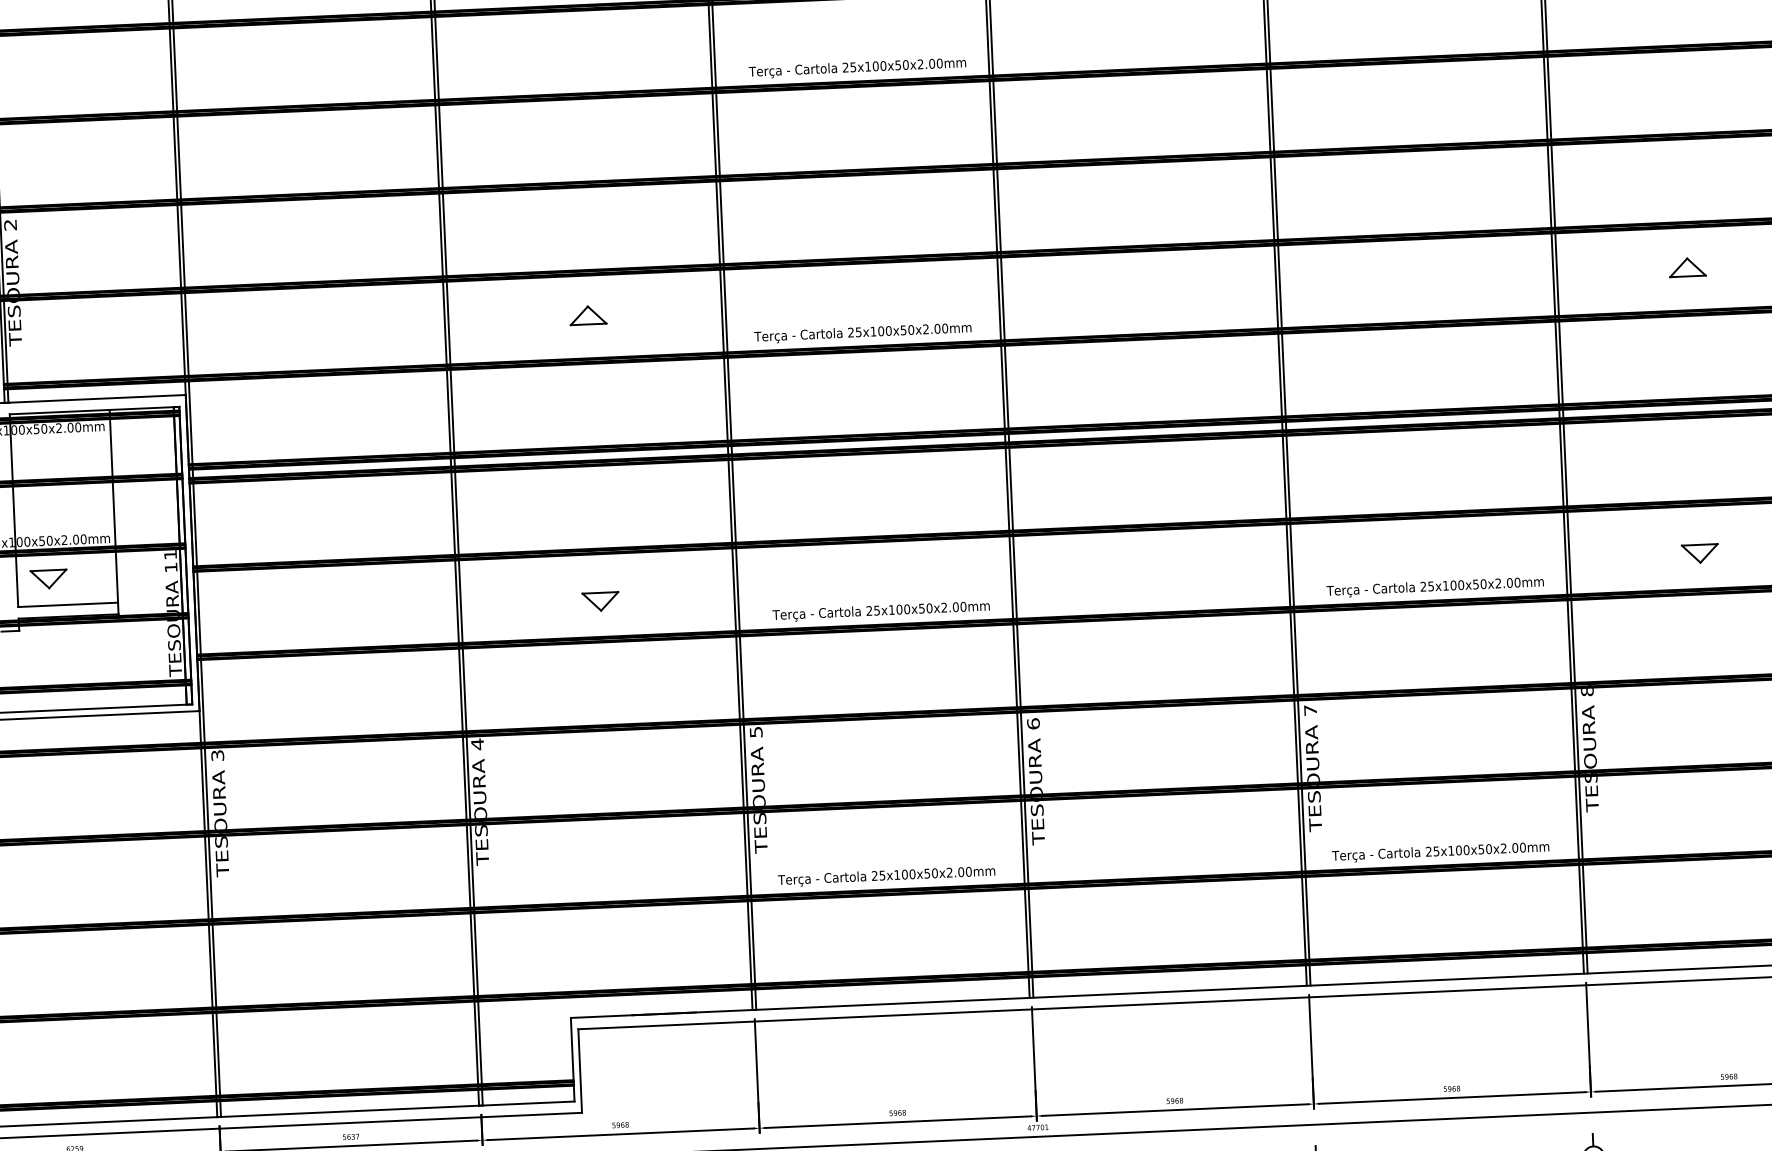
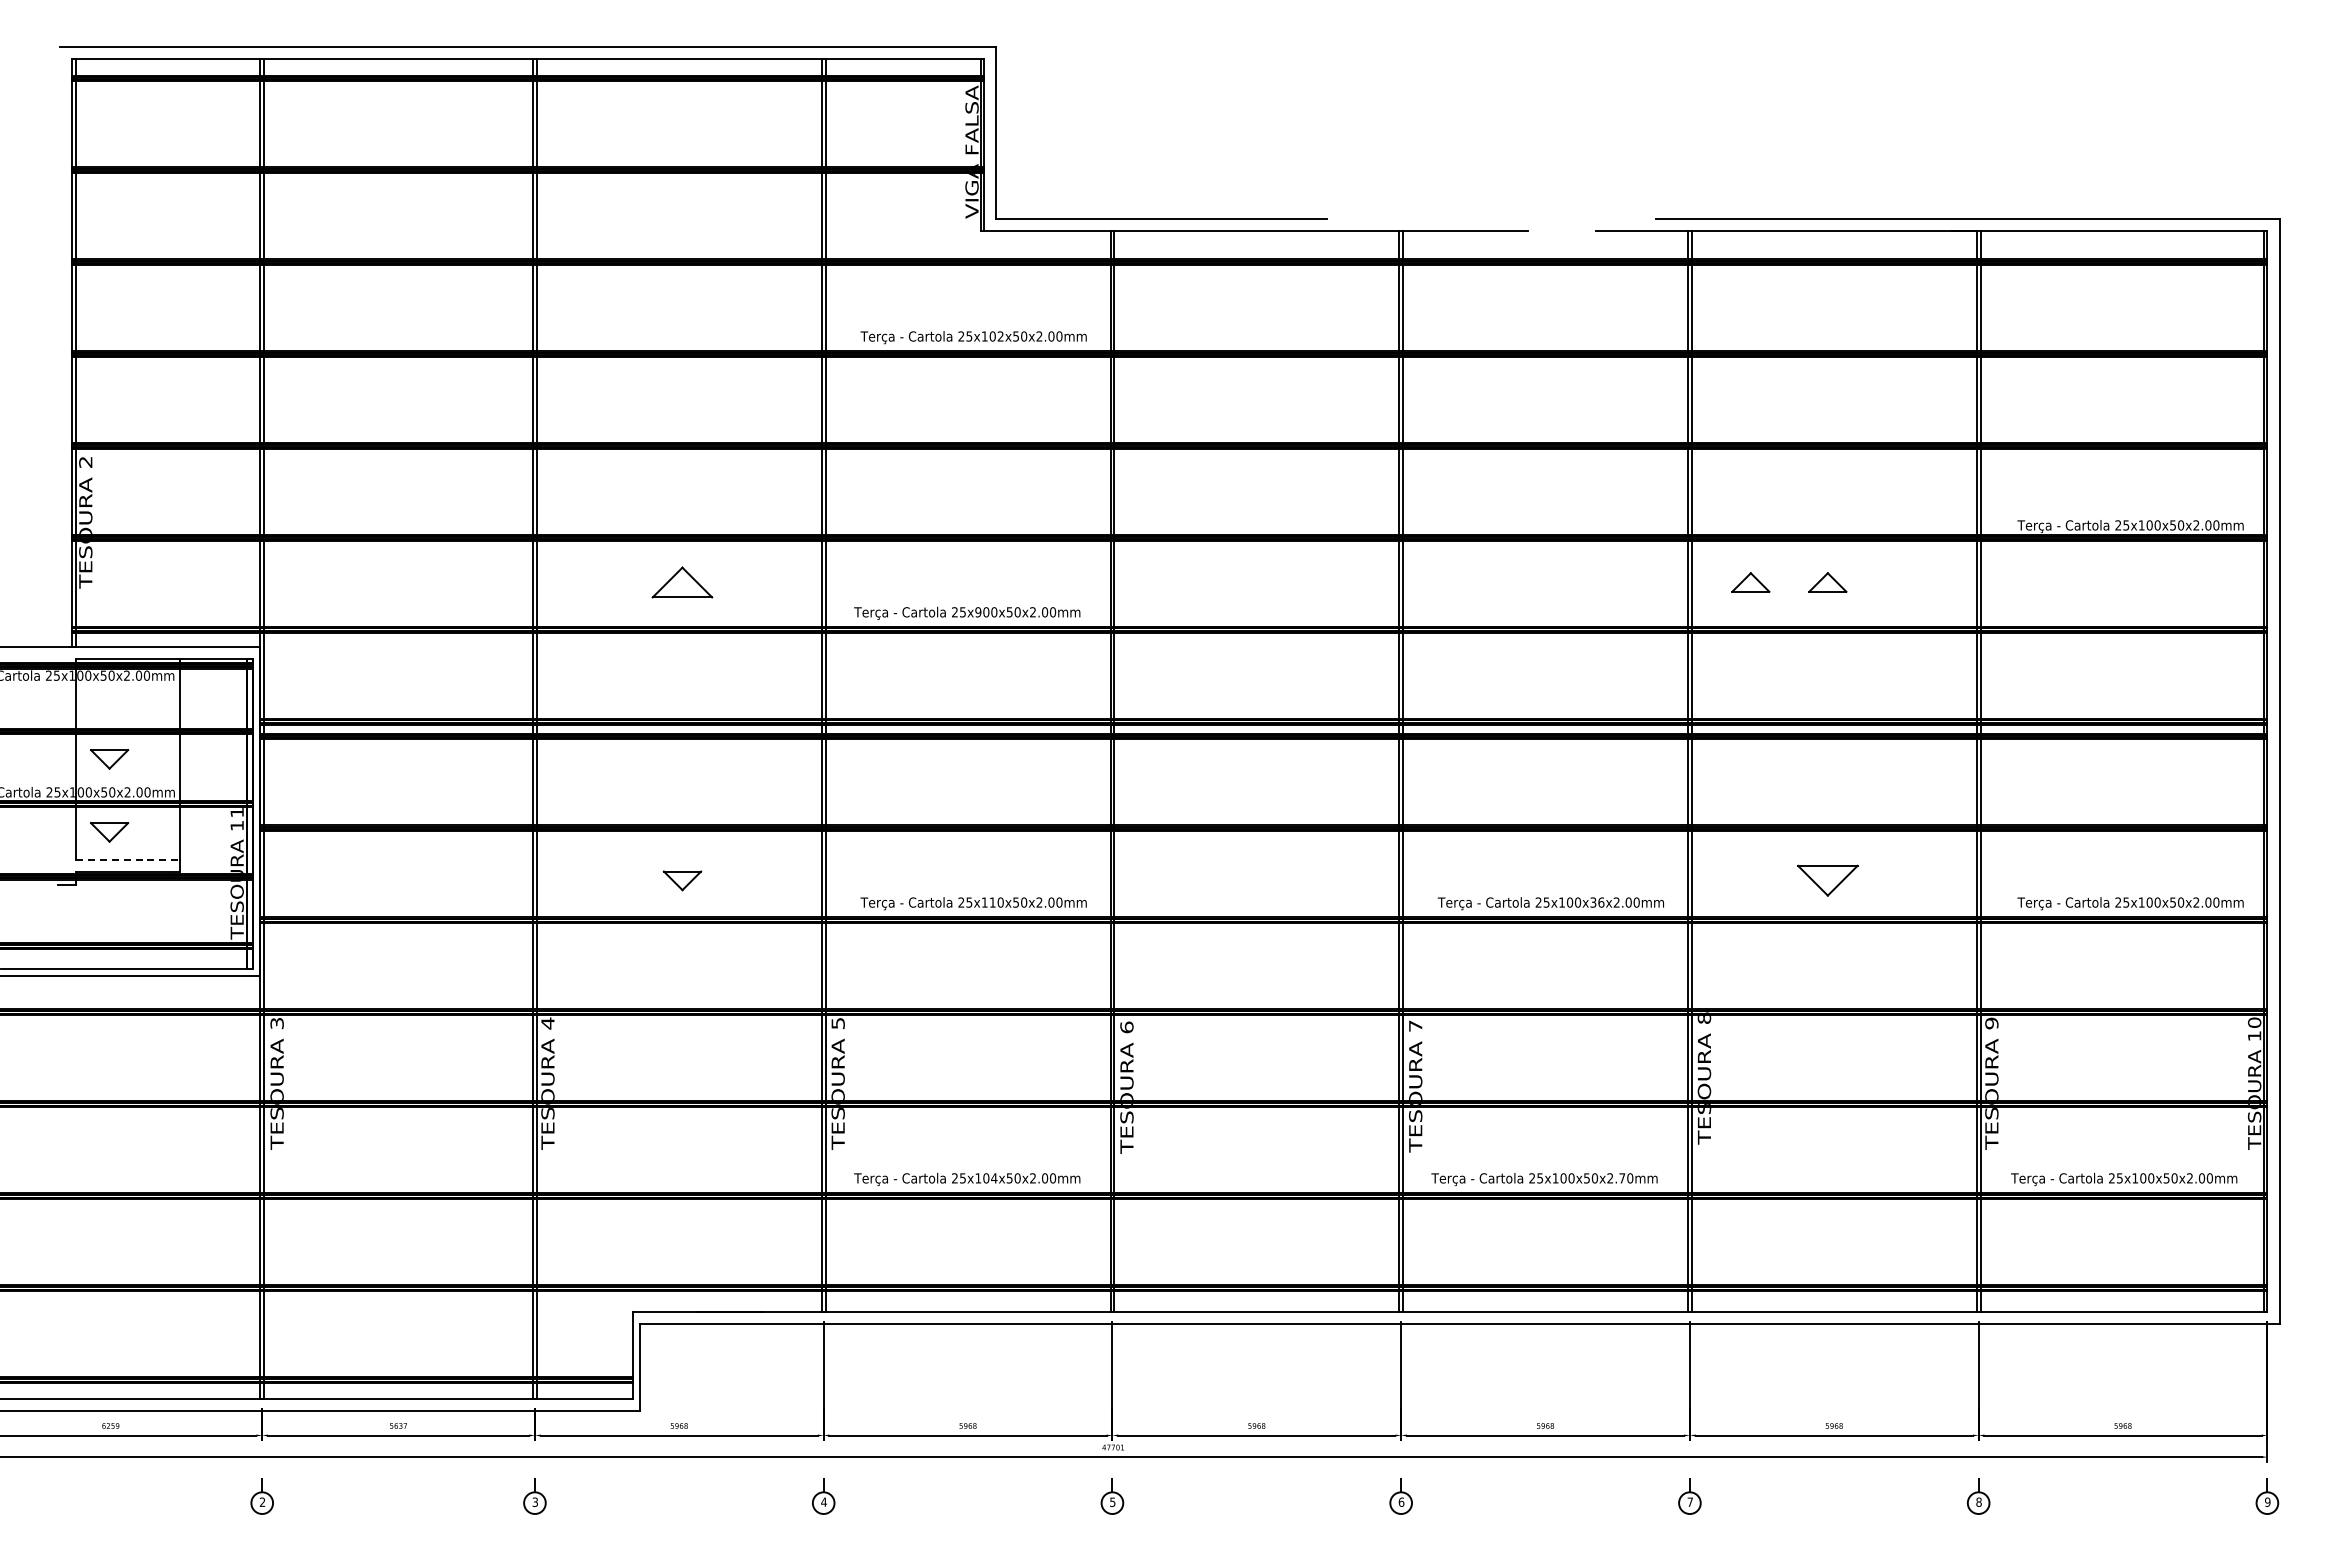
text: (883, 66) -> (1000, 336), 25x100x50x2.00mm -> 25x102x50x2.00mm
part: (1613, 270) -> (1750, 582), added
part: (588, 315) -> (682, 582), size x1.6
text: (873, 331) -> (978, 612), 25x100x50x2.00mm -> 25x900x50x2.00mm
part: (45, 509) -> (109, 759), added
part: (1699, 553) -> (1827, 880), size x1.6
text: (1479, 584) -> (1597, 902), 25x100x50x2.00mm -> 25x100x36x2.00mm
line: (68, 604) -> (128, 859), solid -> dashed
text: (899, 609) -> (992, 902), 25x100x50x2.00mm -> 25x110x50x2.00mm
text: (1515, 848) -> (1622, 1178), 25x100x50x2.00mm -> 25x100x50x2.70mm
text: (912, 874) -> (994, 1178), 25x100x50x2.00mm -> 25x104x50x2.00mm

